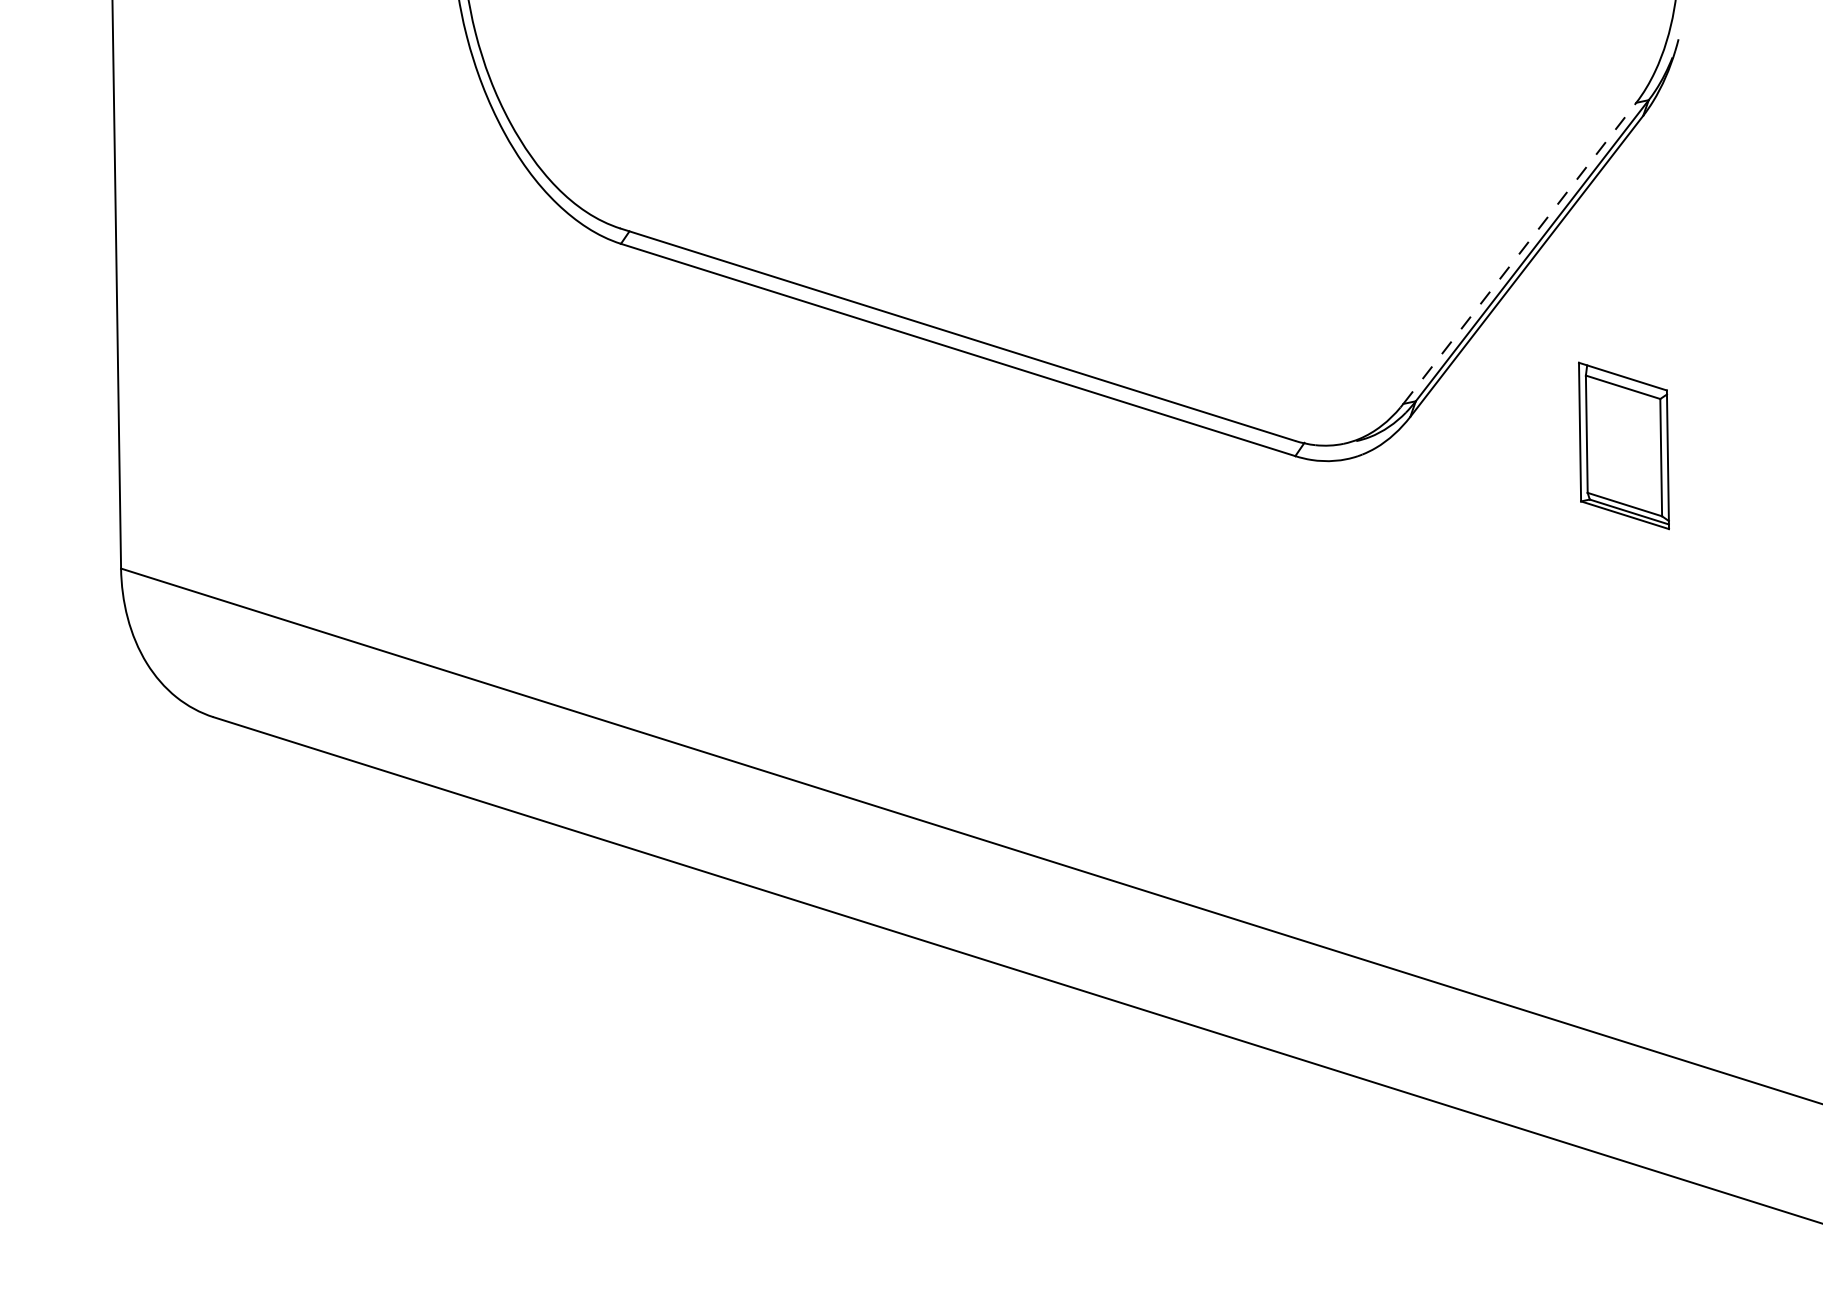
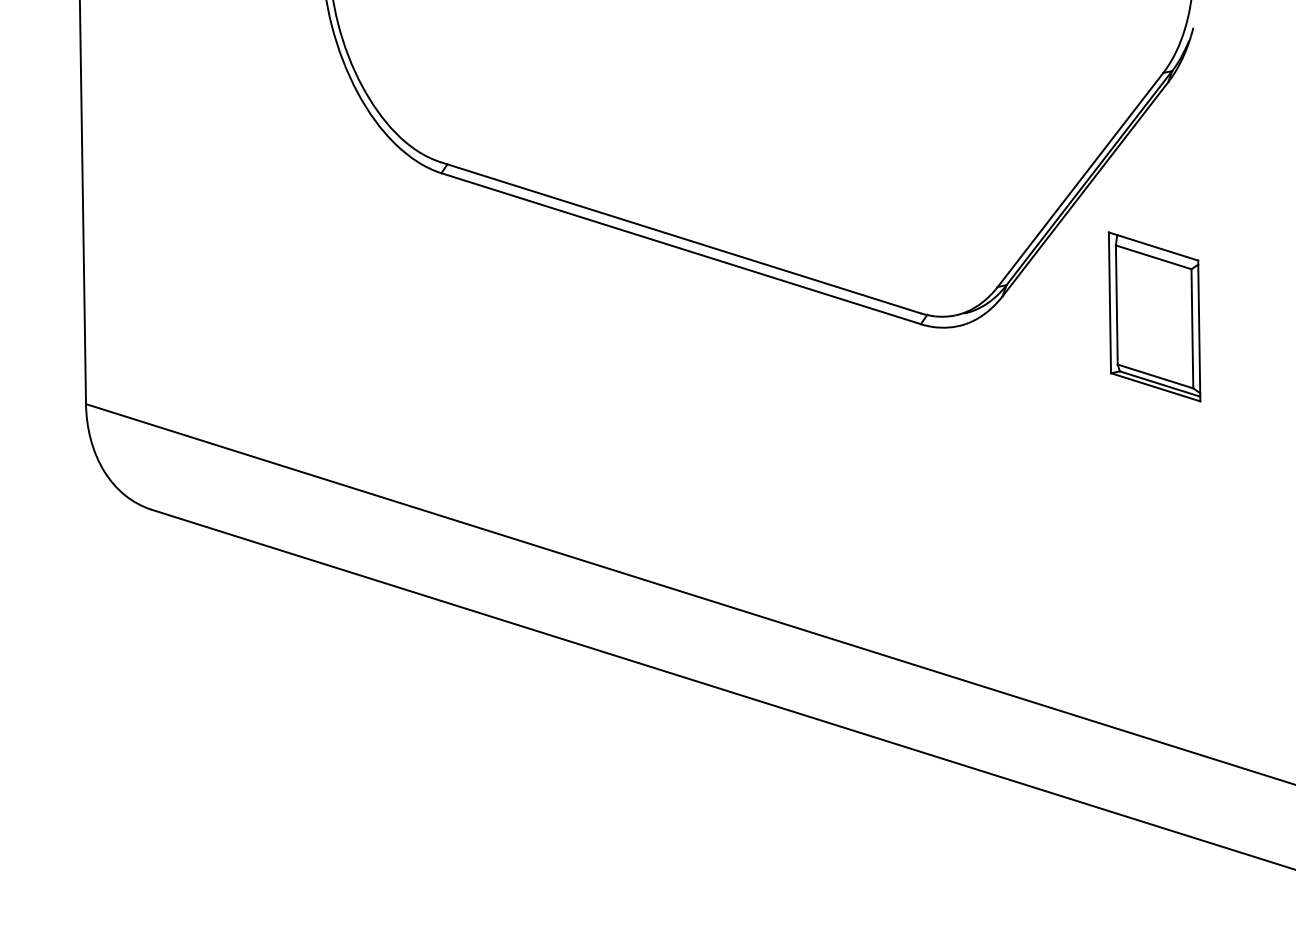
line: (1519, 252) -> (1080, 179), dashed -> solid
part: (1623, 445) -> (1154, 316), size x1.43

